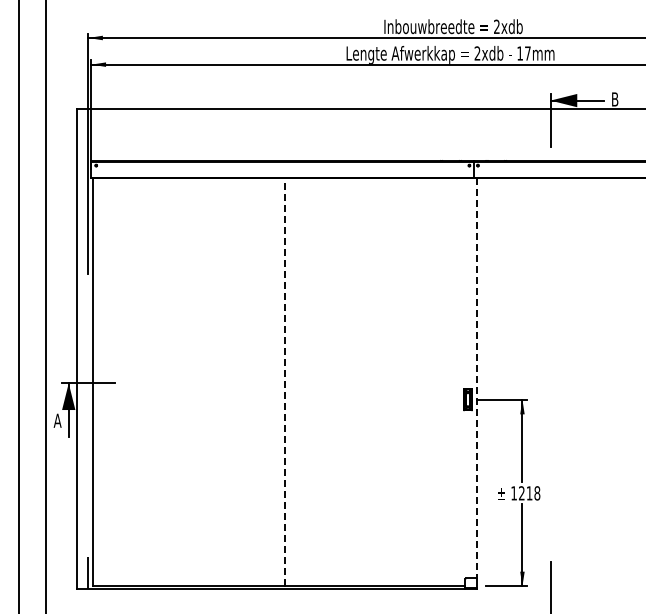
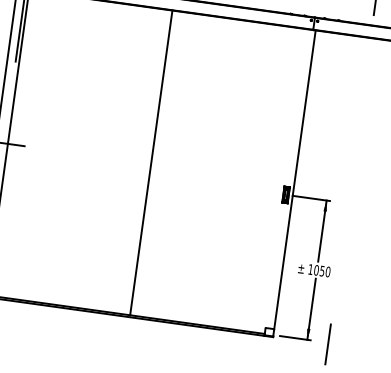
line: (476, 378) -> (294, 179), dashed -> solid
line: (285, 381) -> (151, 162), dashed -> solid
text: (529, 493) -> (322, 271), 1218 -> 1050

